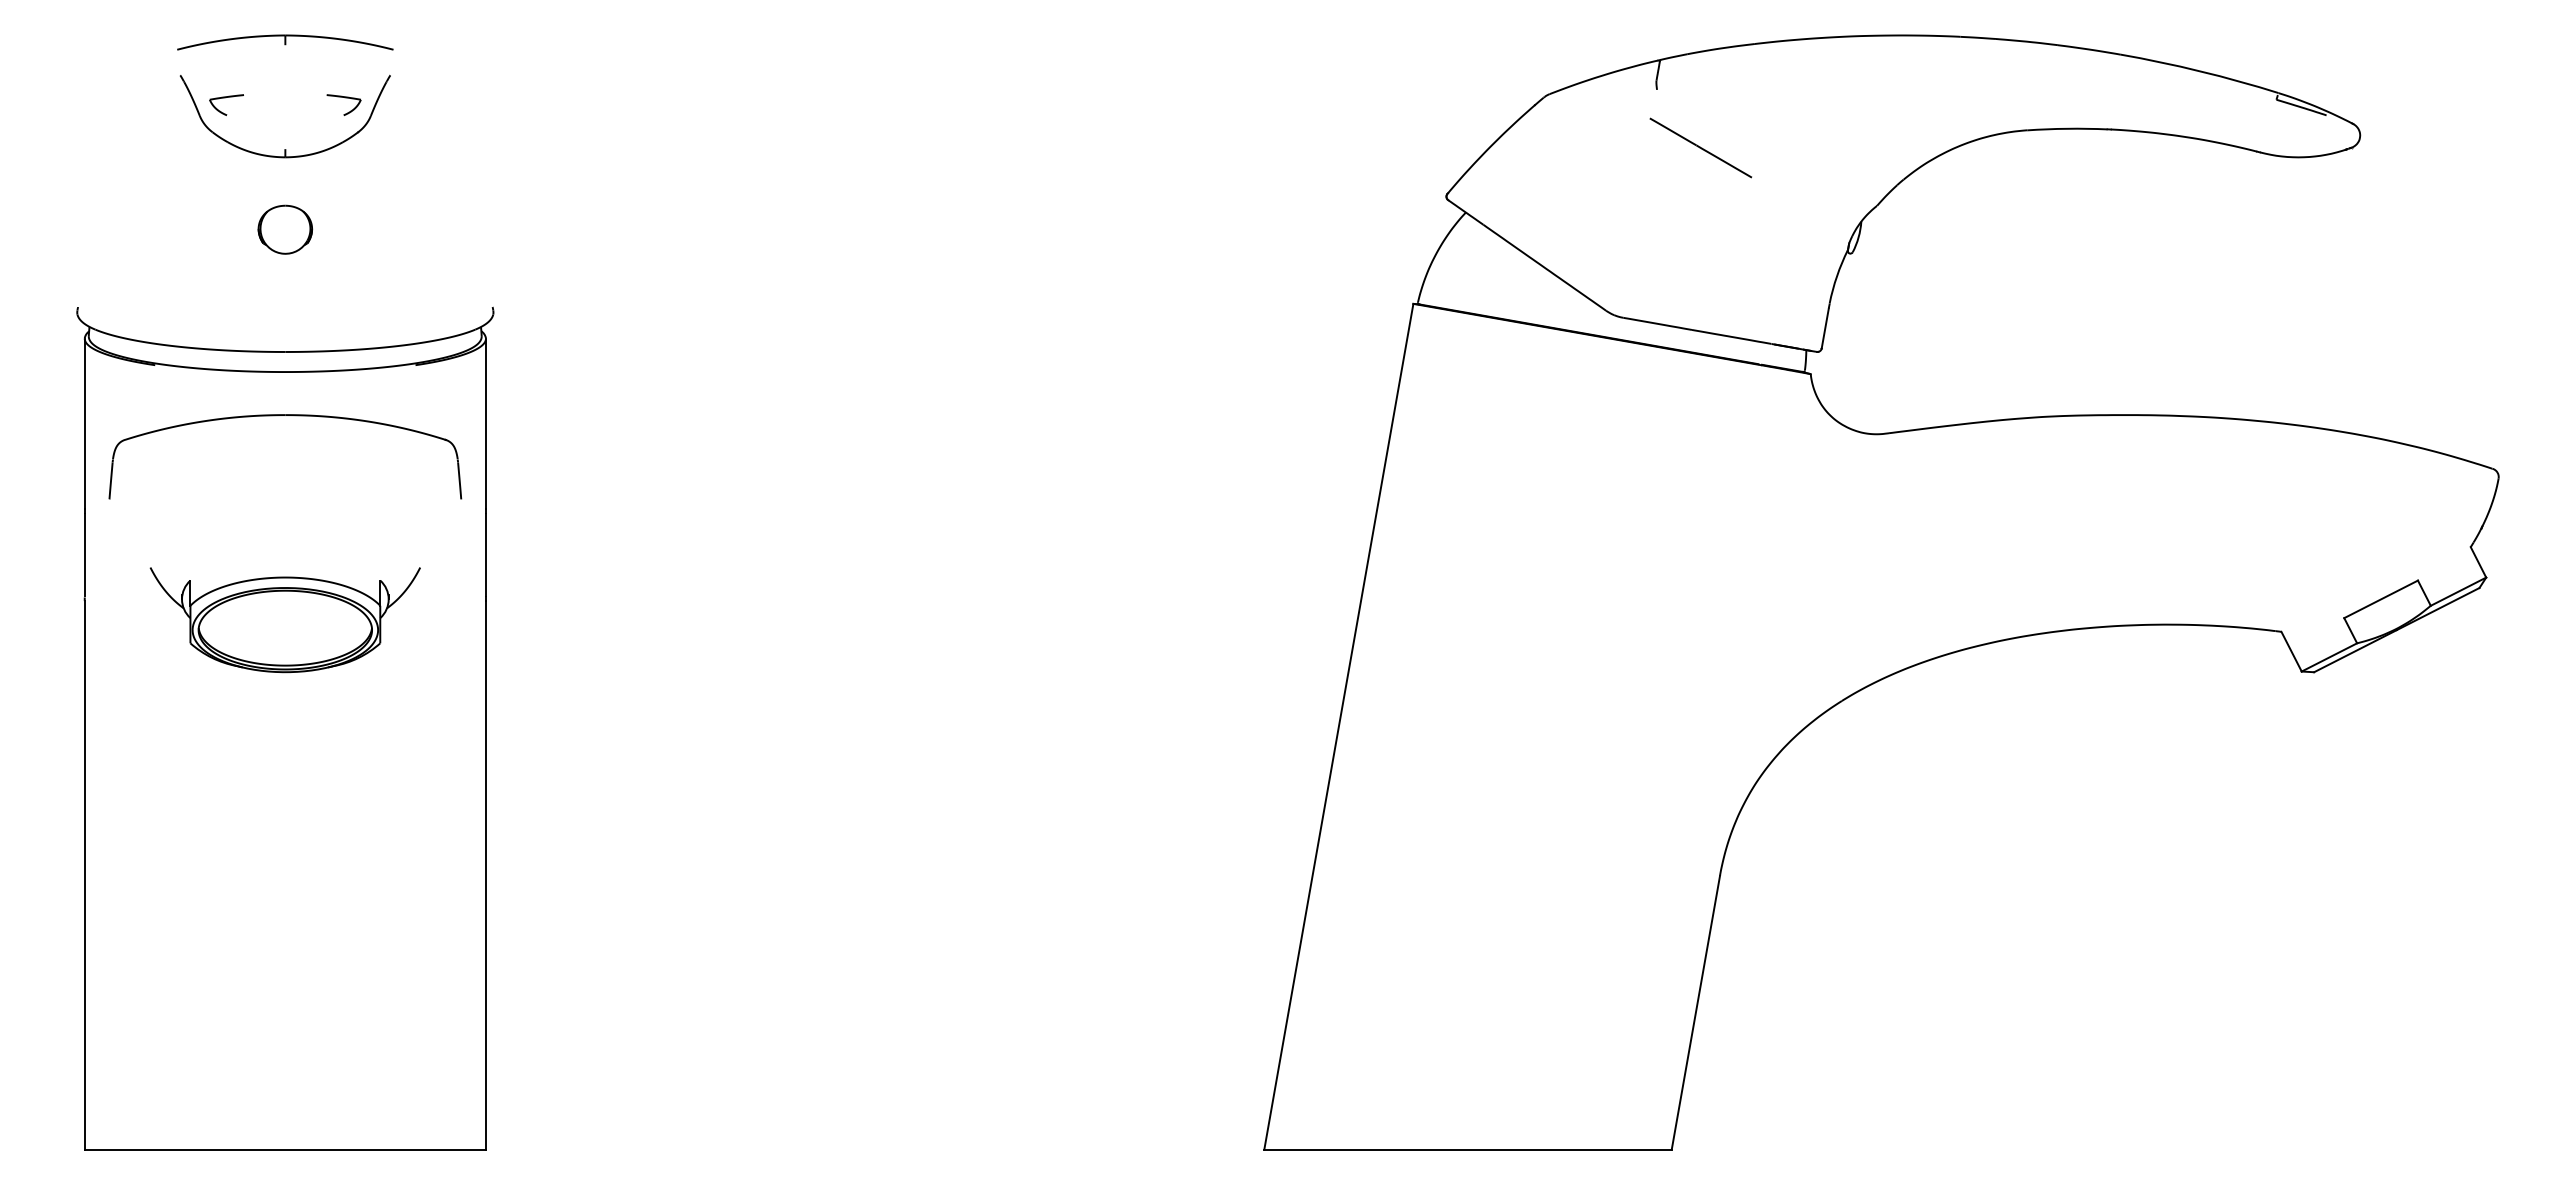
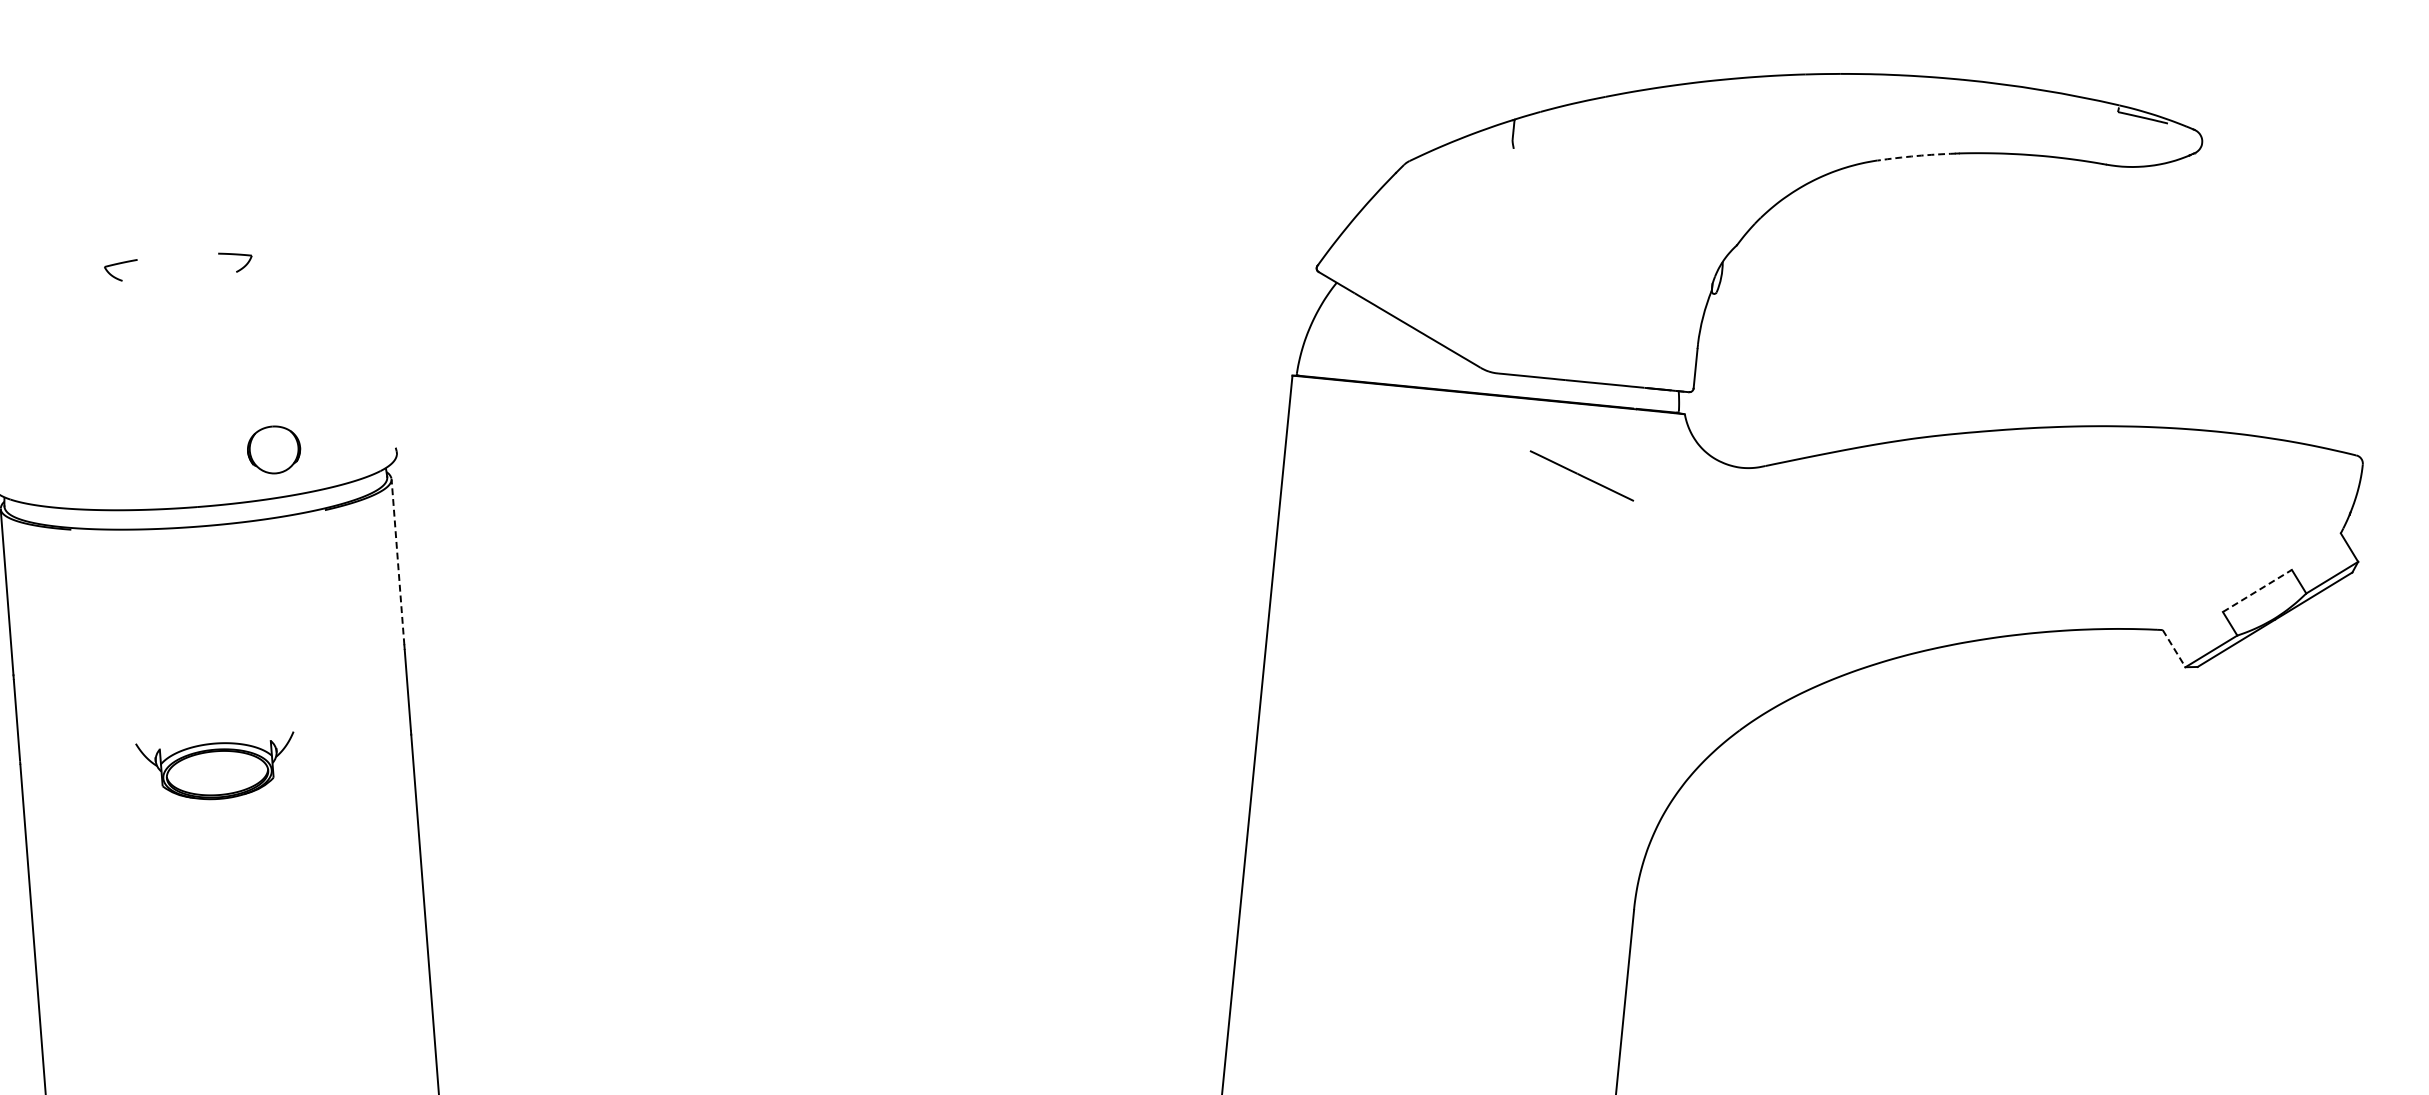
part: (285, 42) -> (174, 205), removed
arc: (2067, 128) -> (1916, 155), solid -> dashed
line: (1700, 147) -> (1581, 475), moved
part: (284, 149) -> (181, 309), removed
part: (285, 229) -> (274, 449), moved
part: (285, 415) -> (202, 568), removed
line: (485, 424) -> (397, 562), solid -> dashed
line: (2381, 599) -> (2257, 591), solid -> dashed
part: (284, 620) -> (216, 768), size x0.6
line: (2291, 652) -> (2174, 649), solid -> dashed

